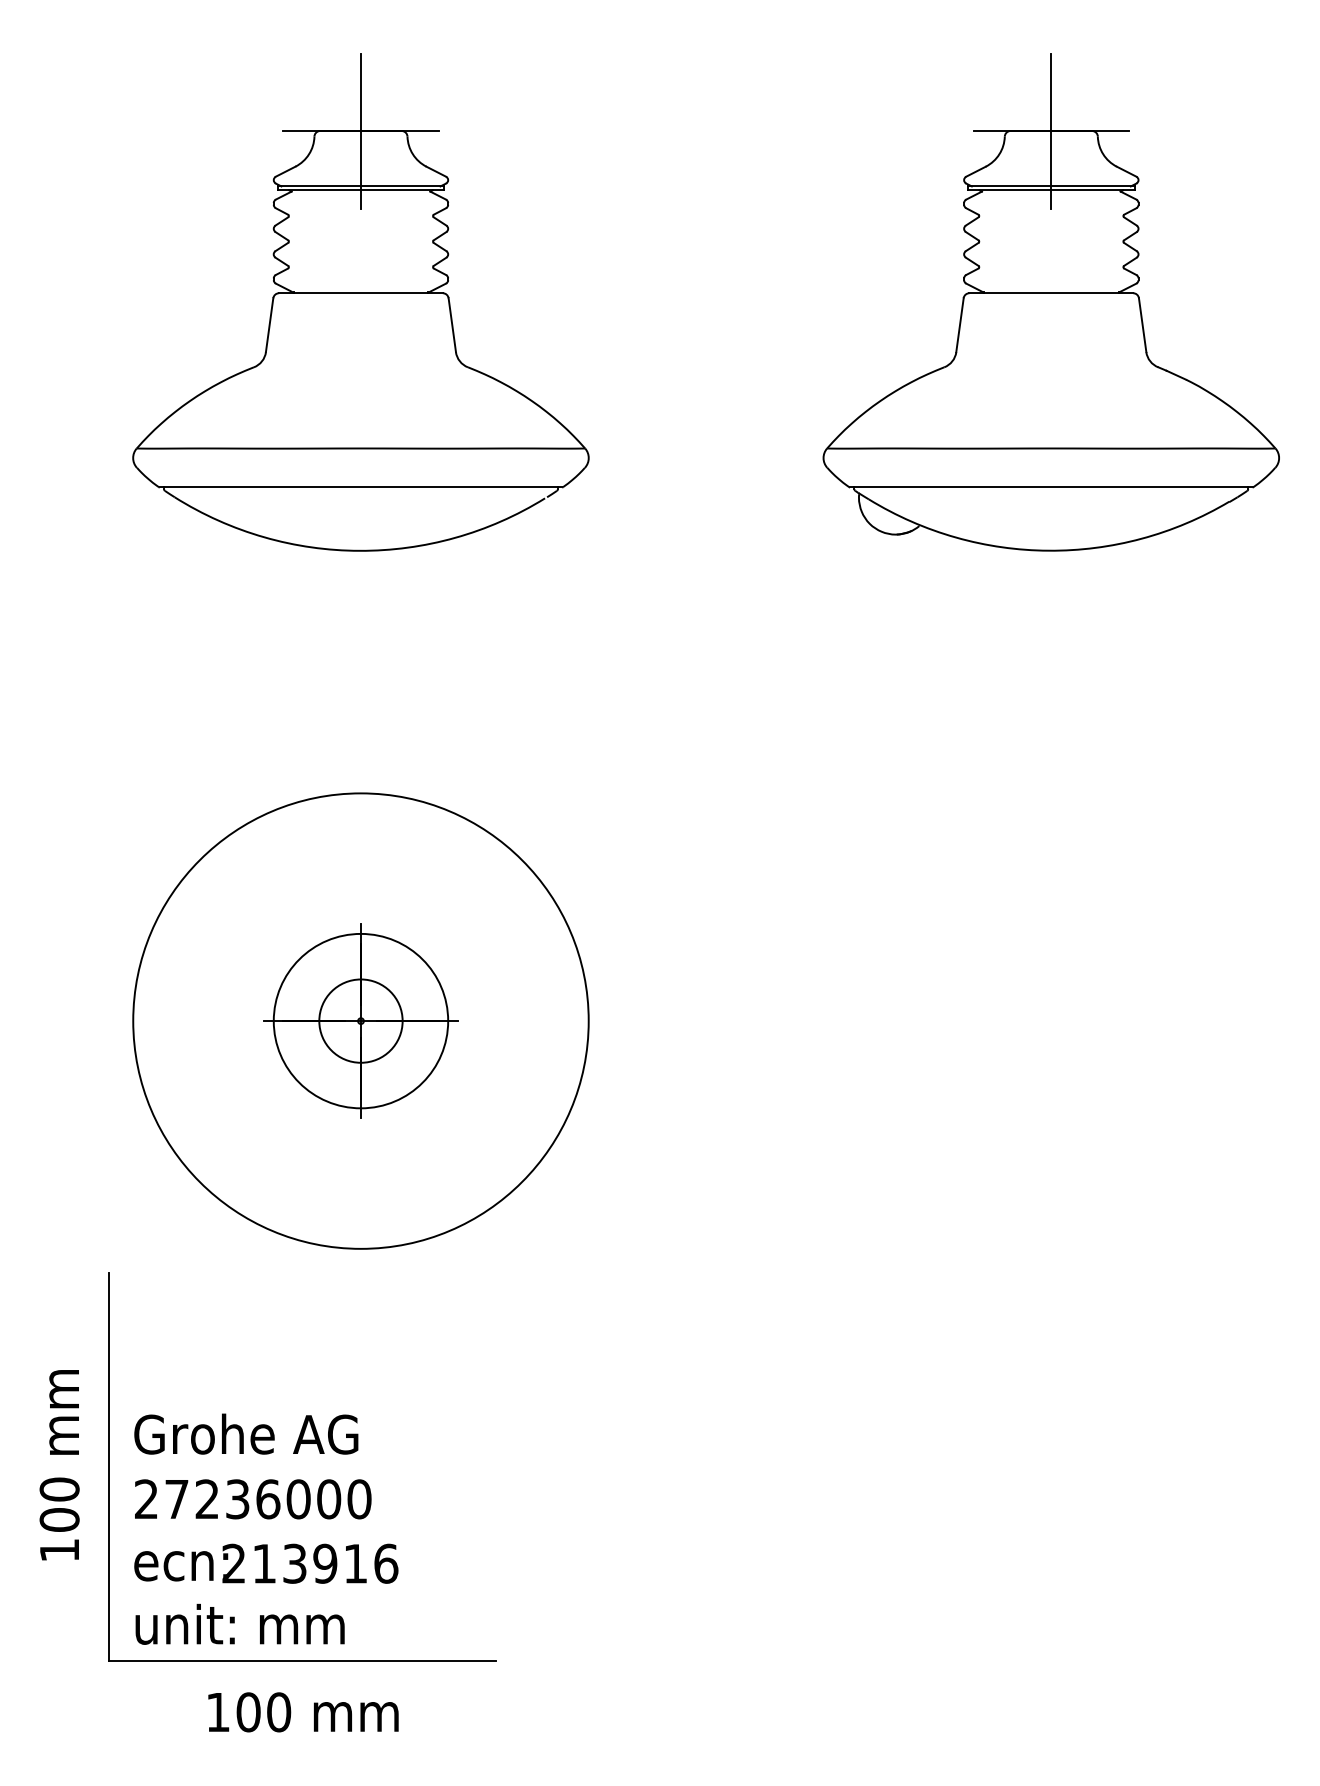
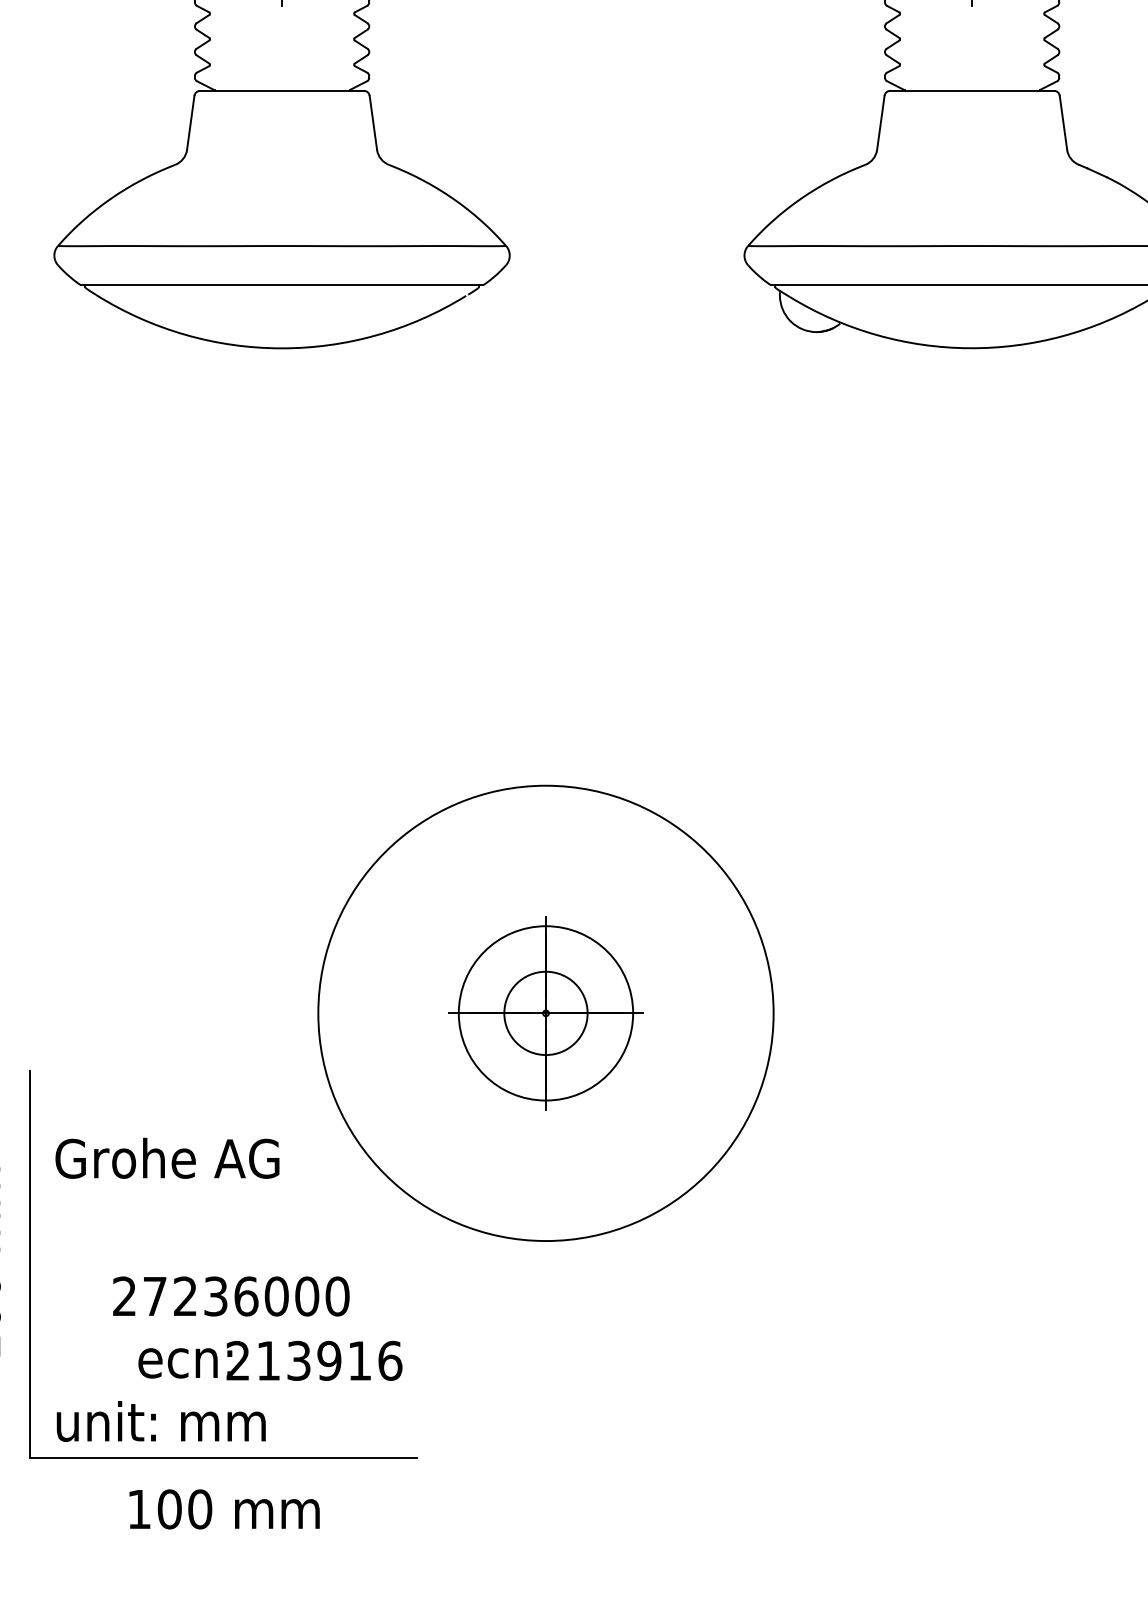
part: (360, 1020) -> (545, 1012), moved
text: (246, 1433) -> (167, 1157), moved
text: (253, 1499) -> (231, 1296), moved
text: (266, 1563) -> (270, 1360), moved

